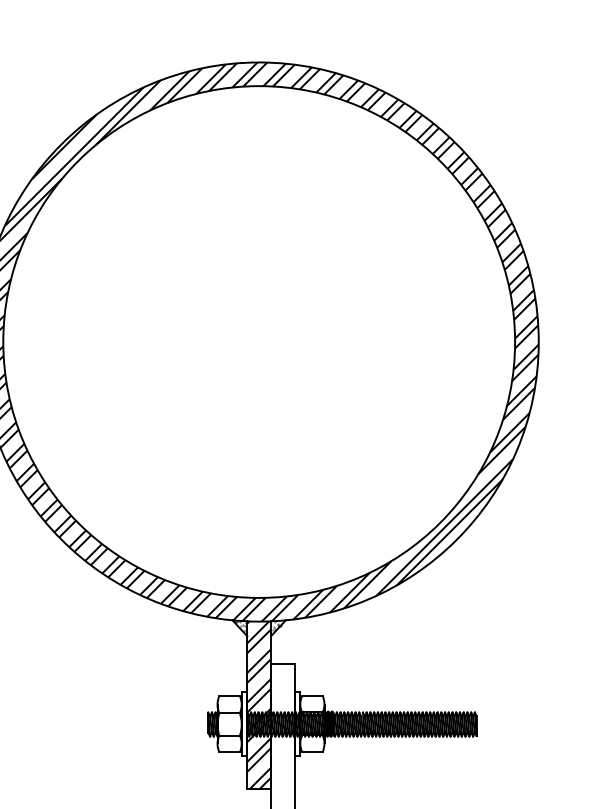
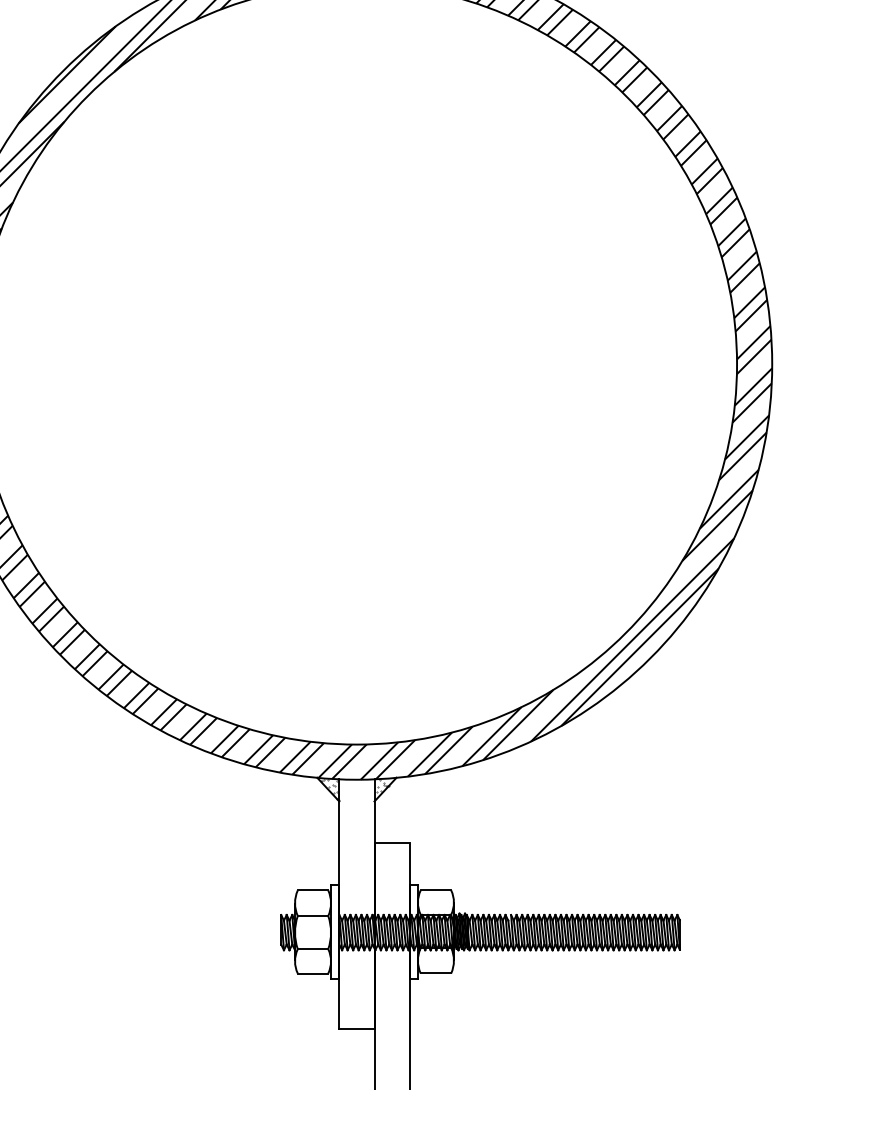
hatch: (259, 705) -> (357, 904), removed

